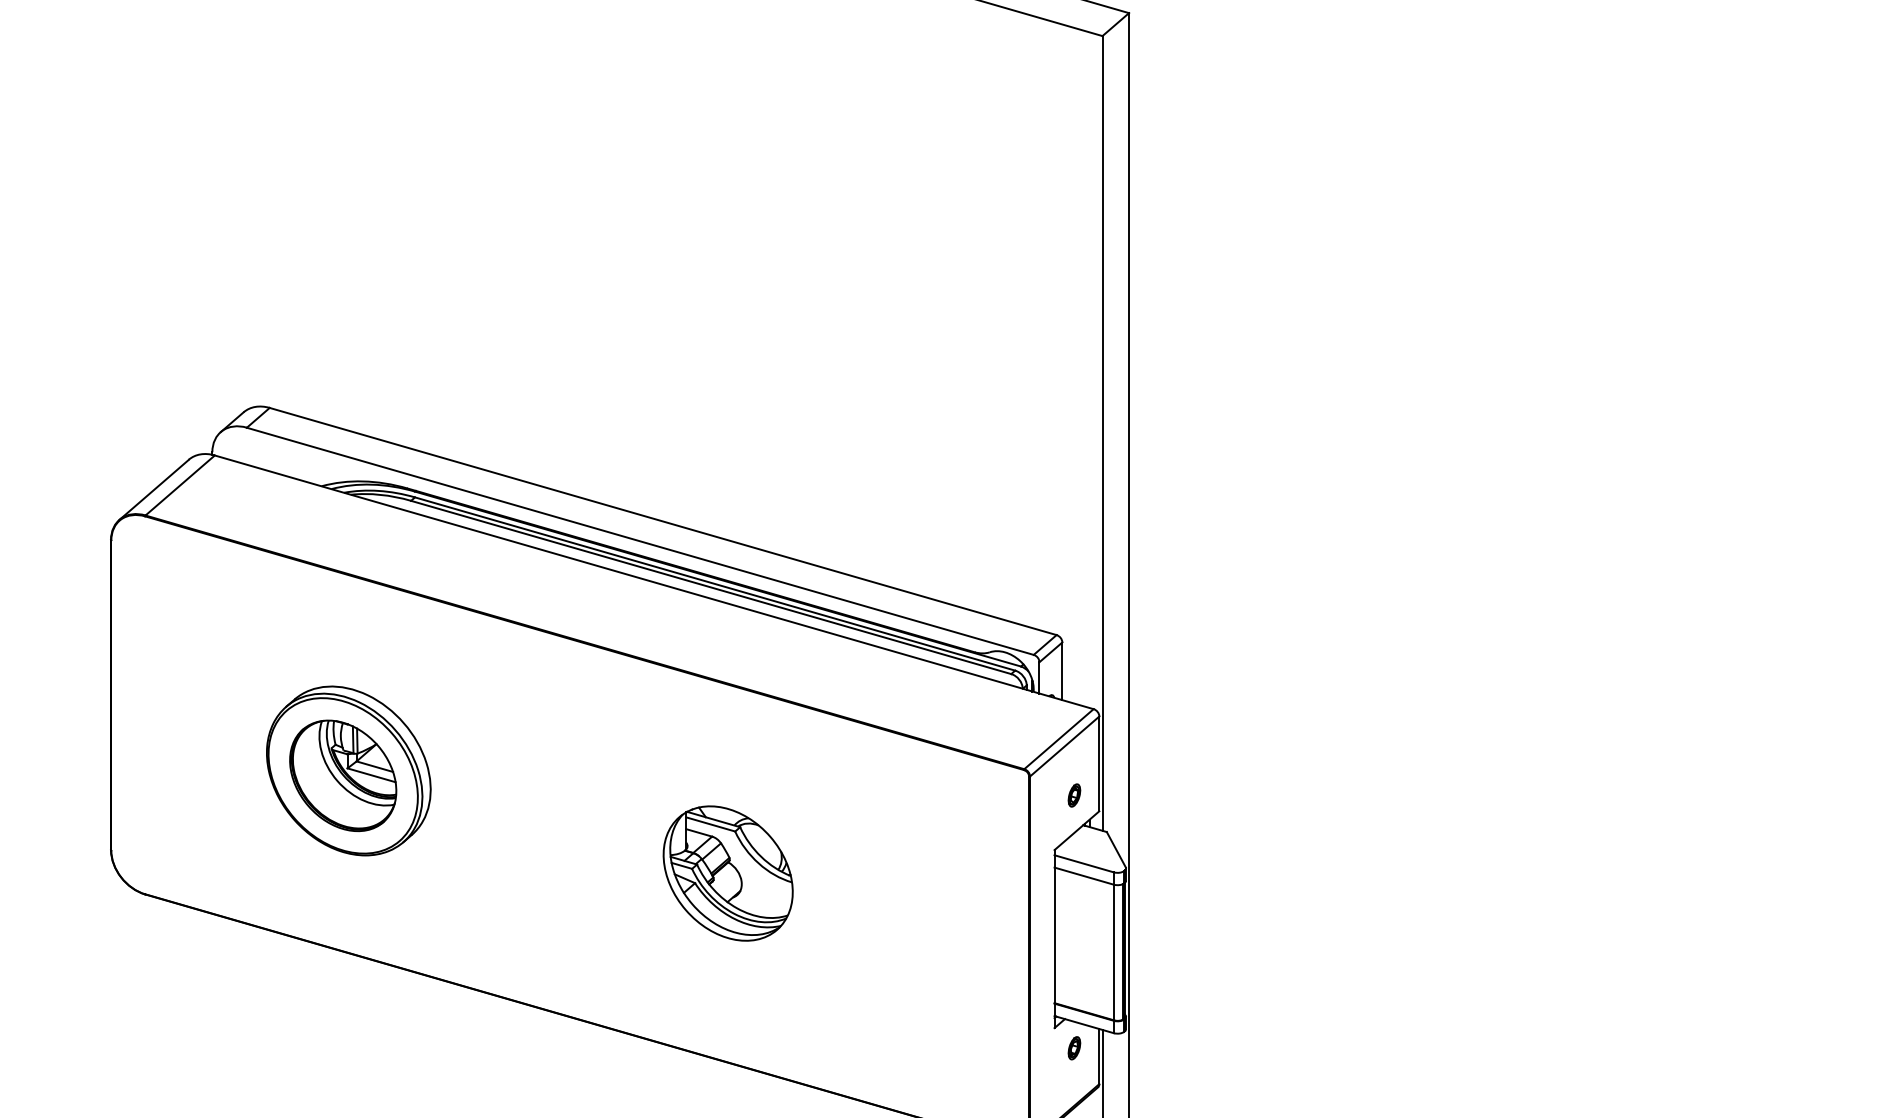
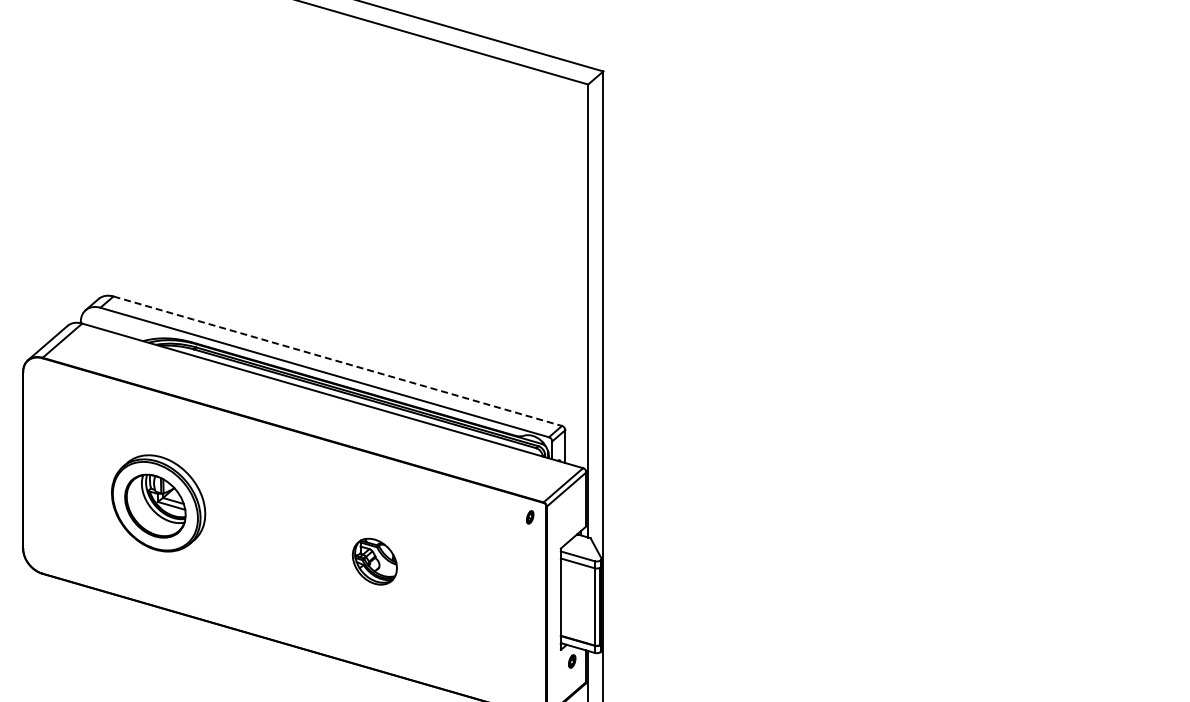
line: (664, 521) -> (338, 361), solid -> dashed
part: (1074, 795) -> (530, 517), moved
part: (727, 872) -> (374, 561), size x0.6

